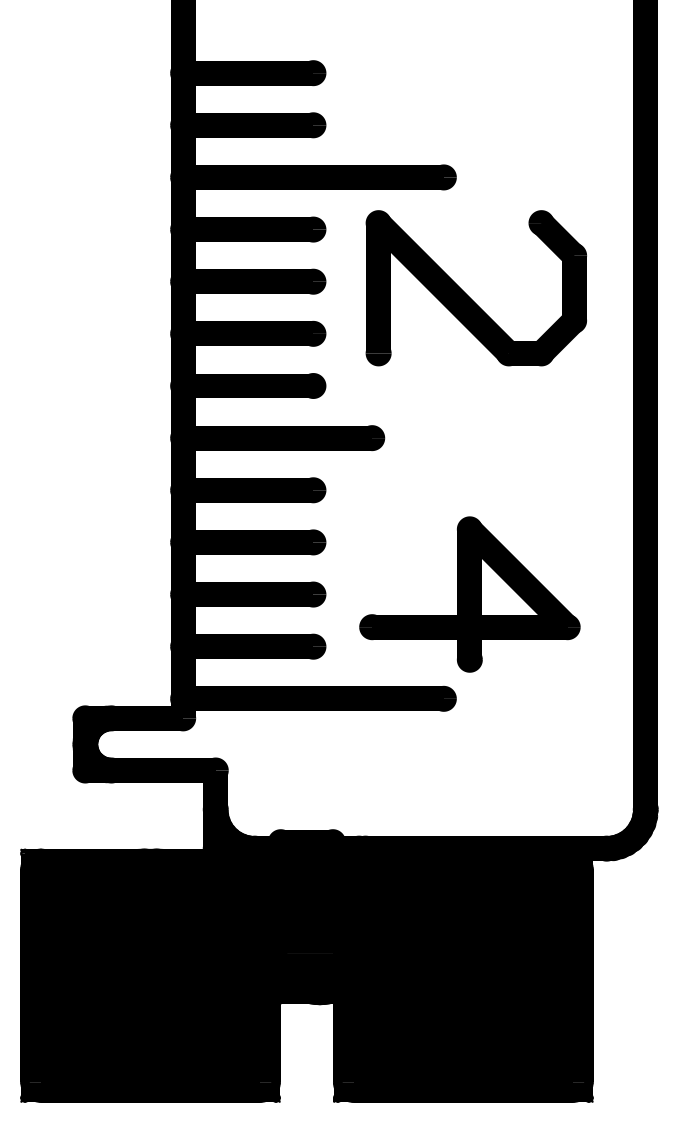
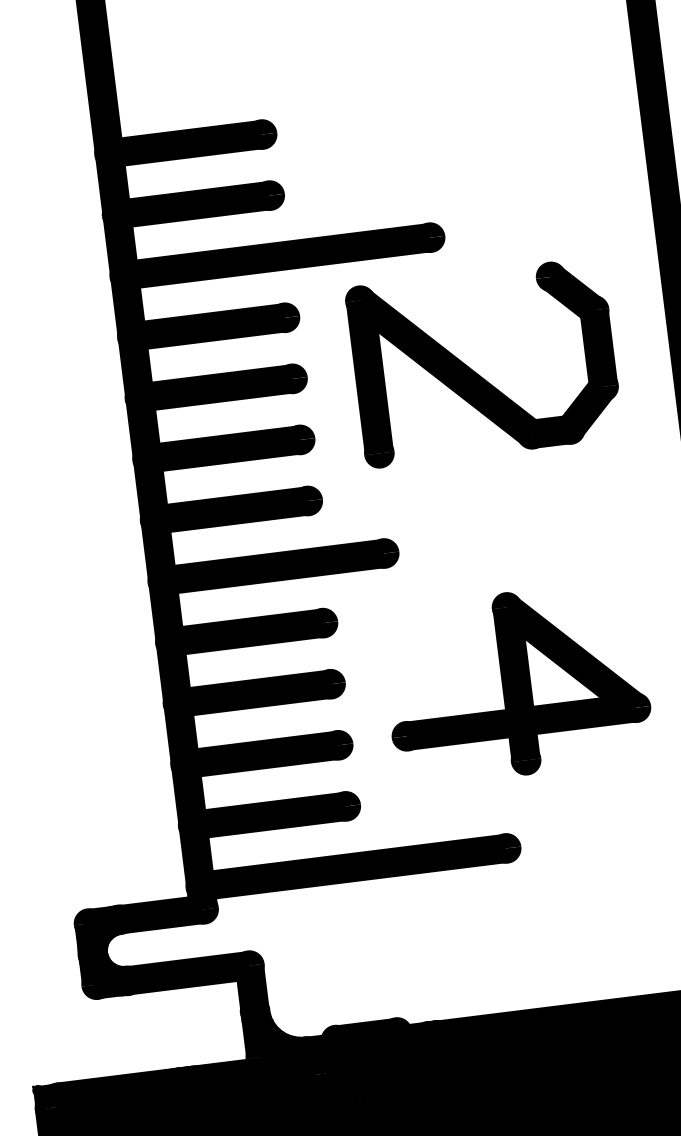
part: (469, 594) -> (516, 683), moved

